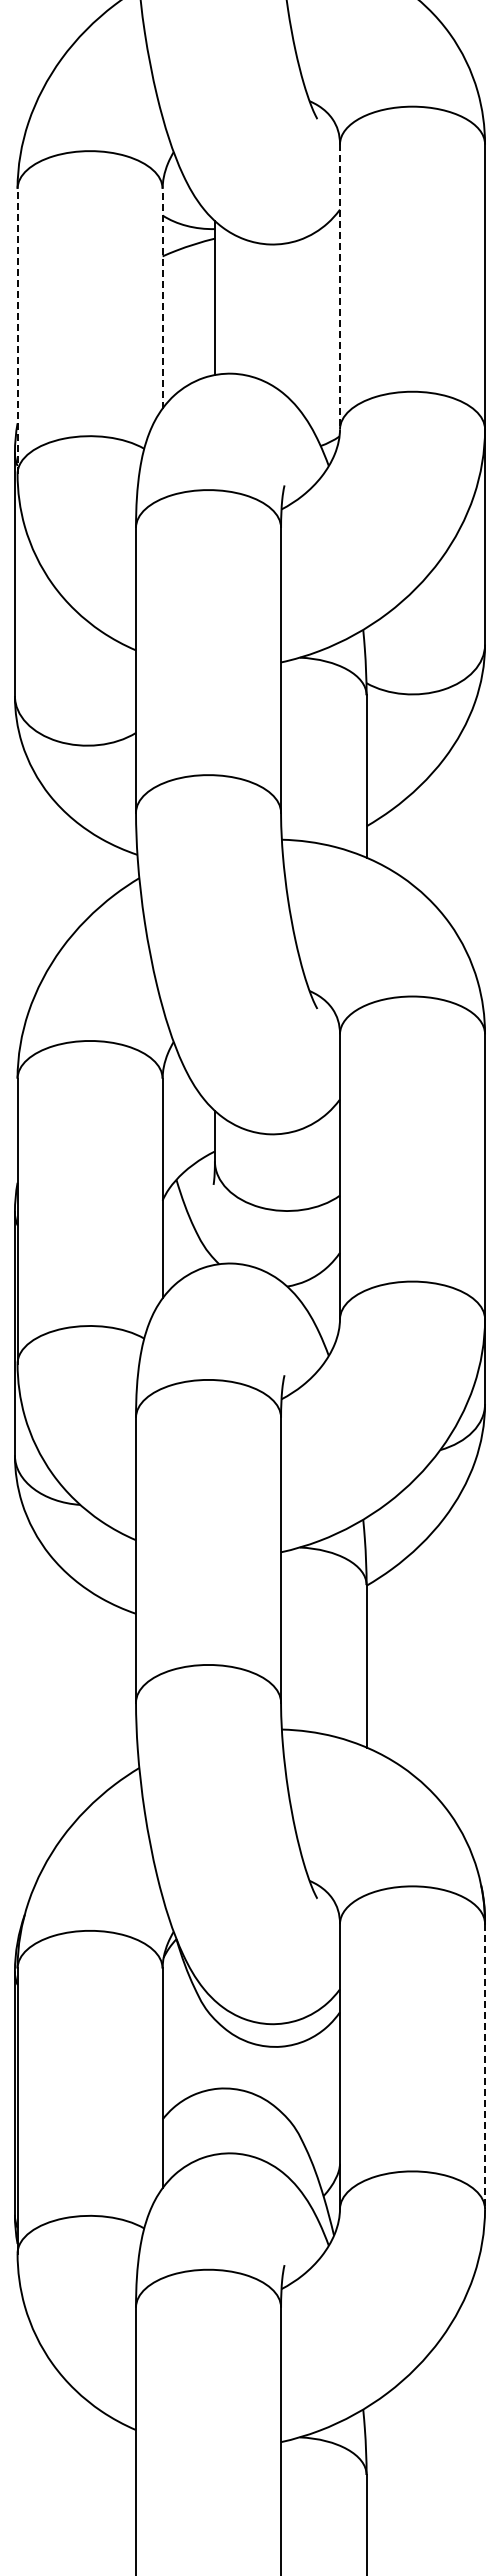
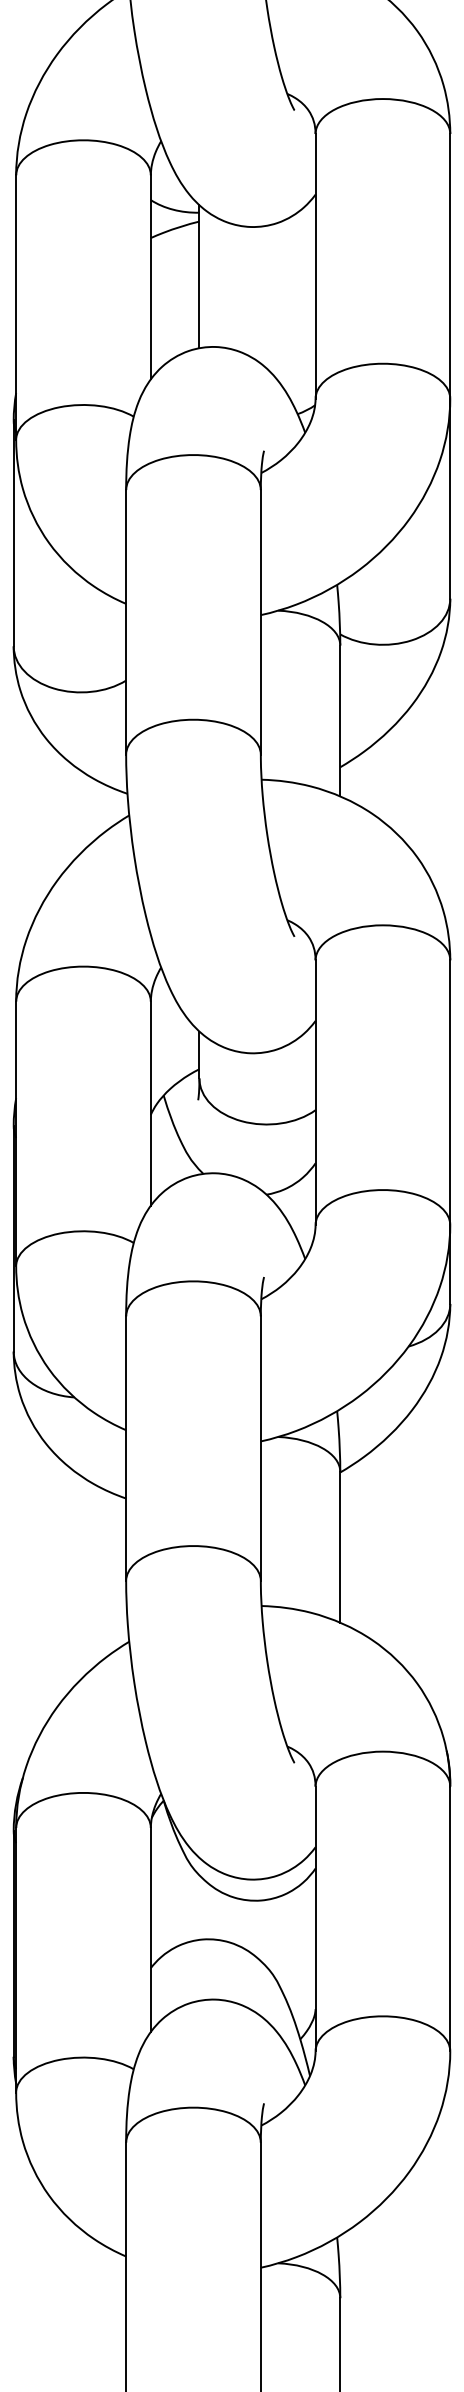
line: (340, 286) -> (316, 266), dashed -> solid
line: (162, 298) -> (150, 277), dashed -> solid
line: (17, 331) -> (16, 307), dashed -> solid
line: (485, 2066) -> (450, 1918), dashed -> solid

